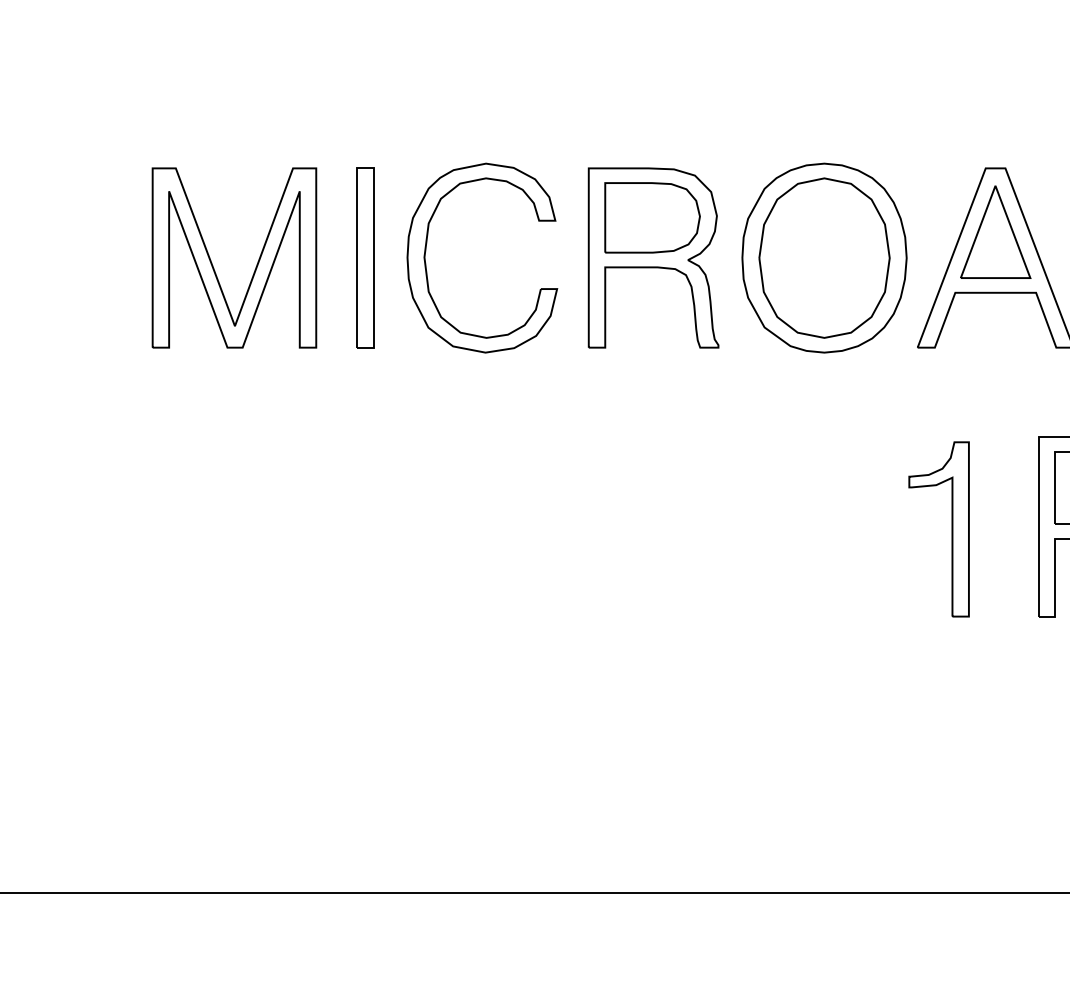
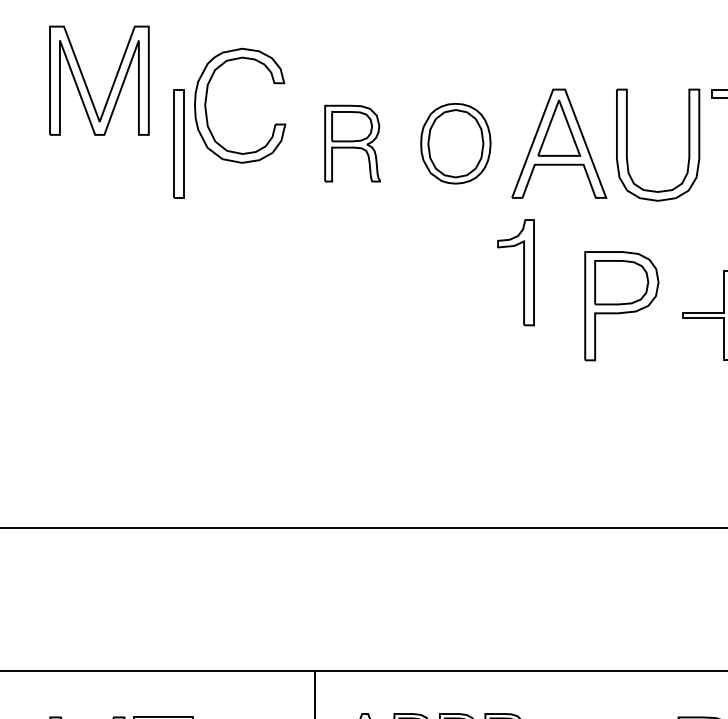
part: (428, 244) -> (207, 97), moved
part: (653, 257) -> (352, 143), size x0.7
part: (823, 257) -> (455, 143), size x0.7
part: (213, 262) -> (86, 83), moved
part: (951, 529) -> (523, 272), moved

